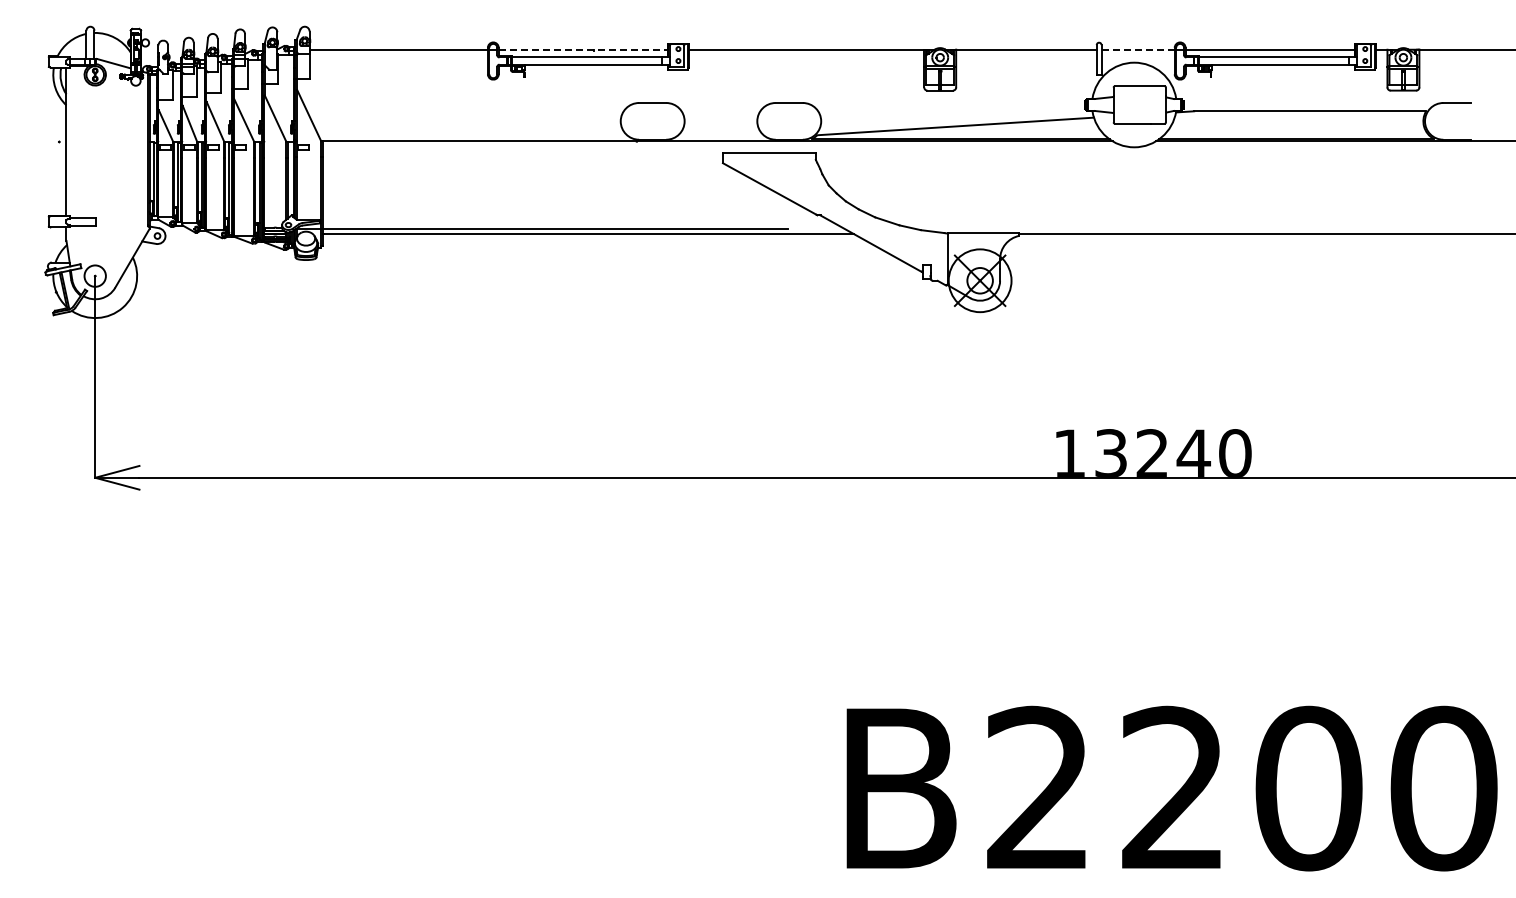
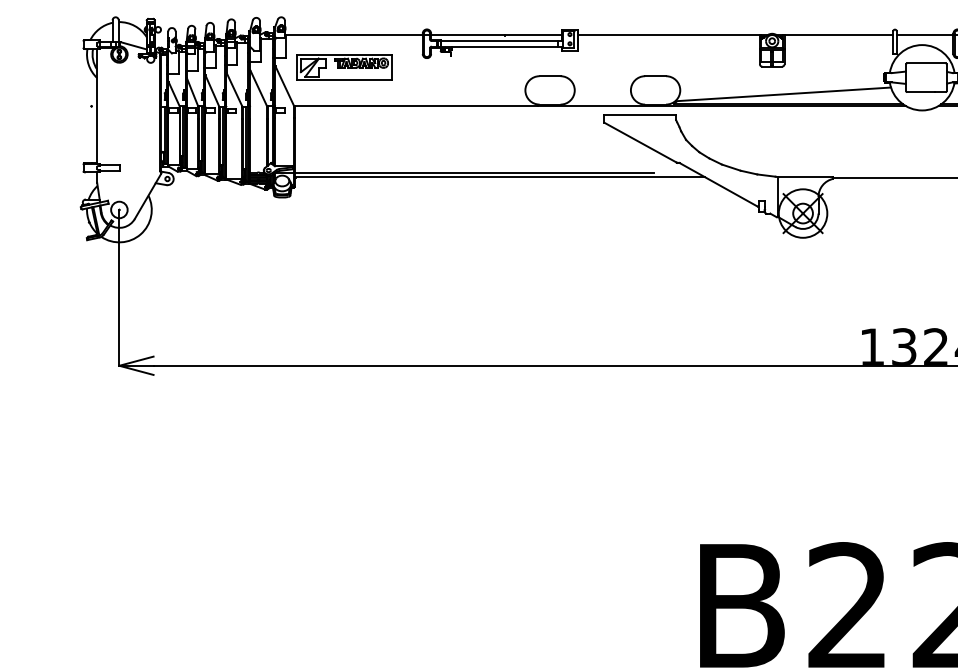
line: (583, 49) -> (496, 34), dashed -> solid
line: (1138, 49) -> (925, 34), dashed -> solid
part: (386, 91) -> (344, 67), added

